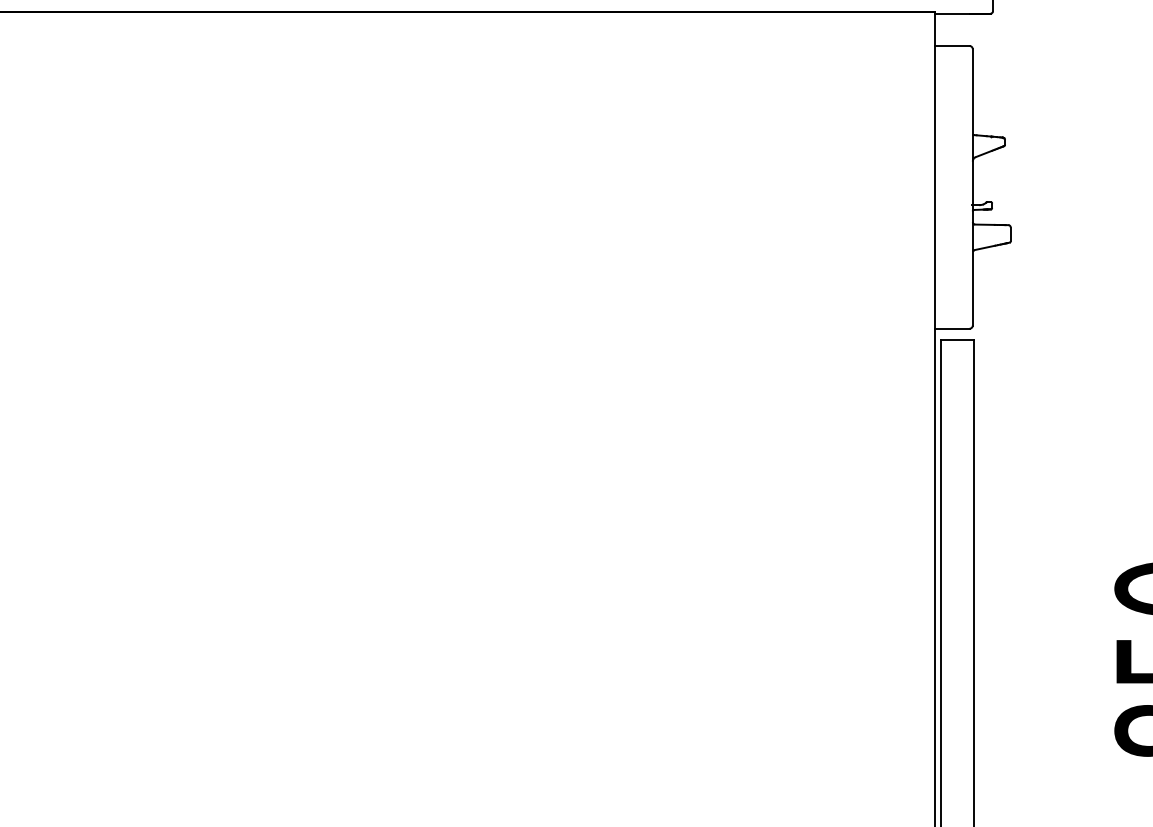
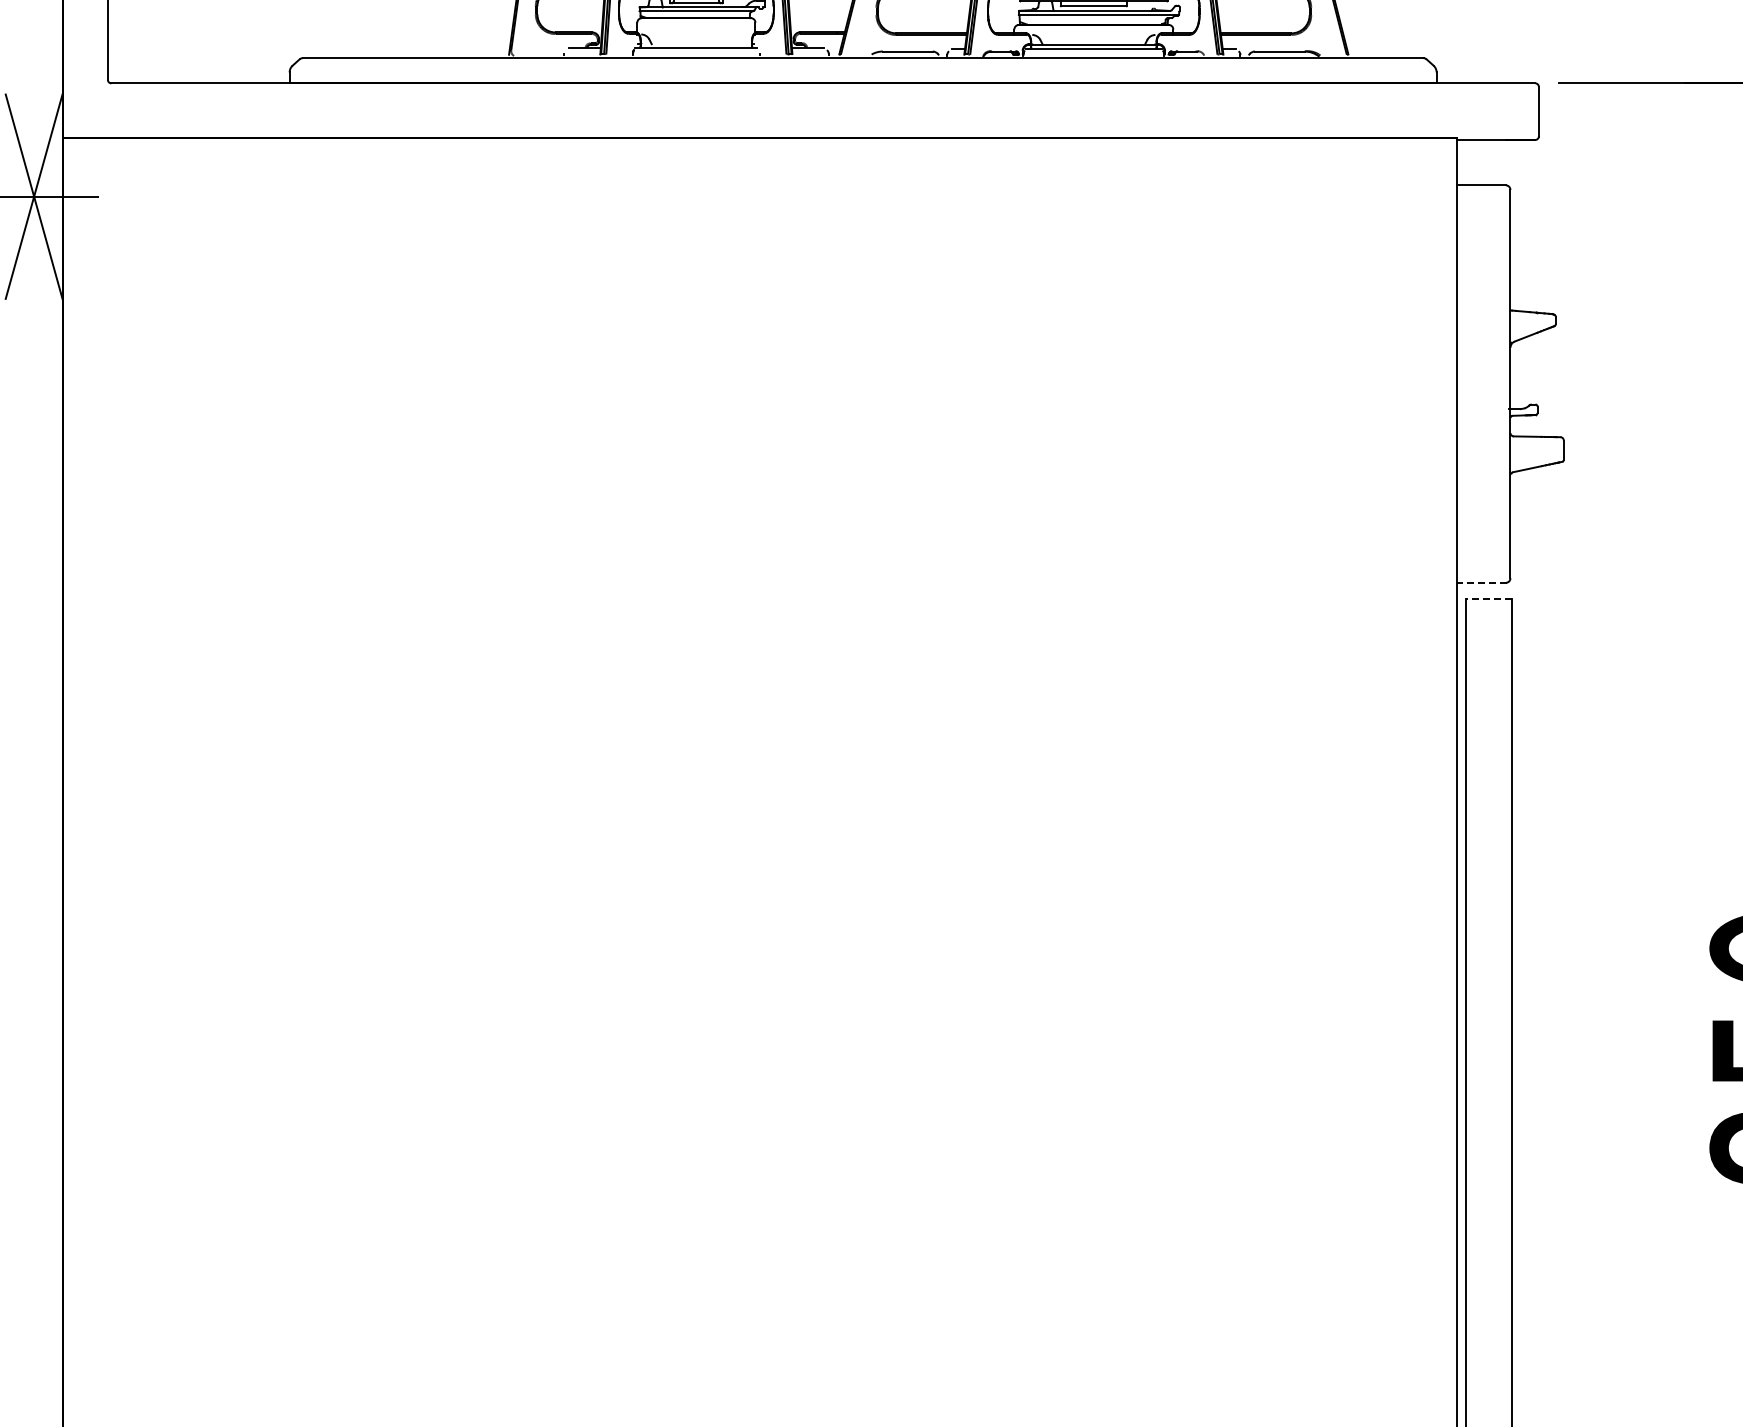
line: (952, 328) -> (1482, 582), solid -> dashed
line: (957, 339) -> (1488, 598), solid -> dashed

